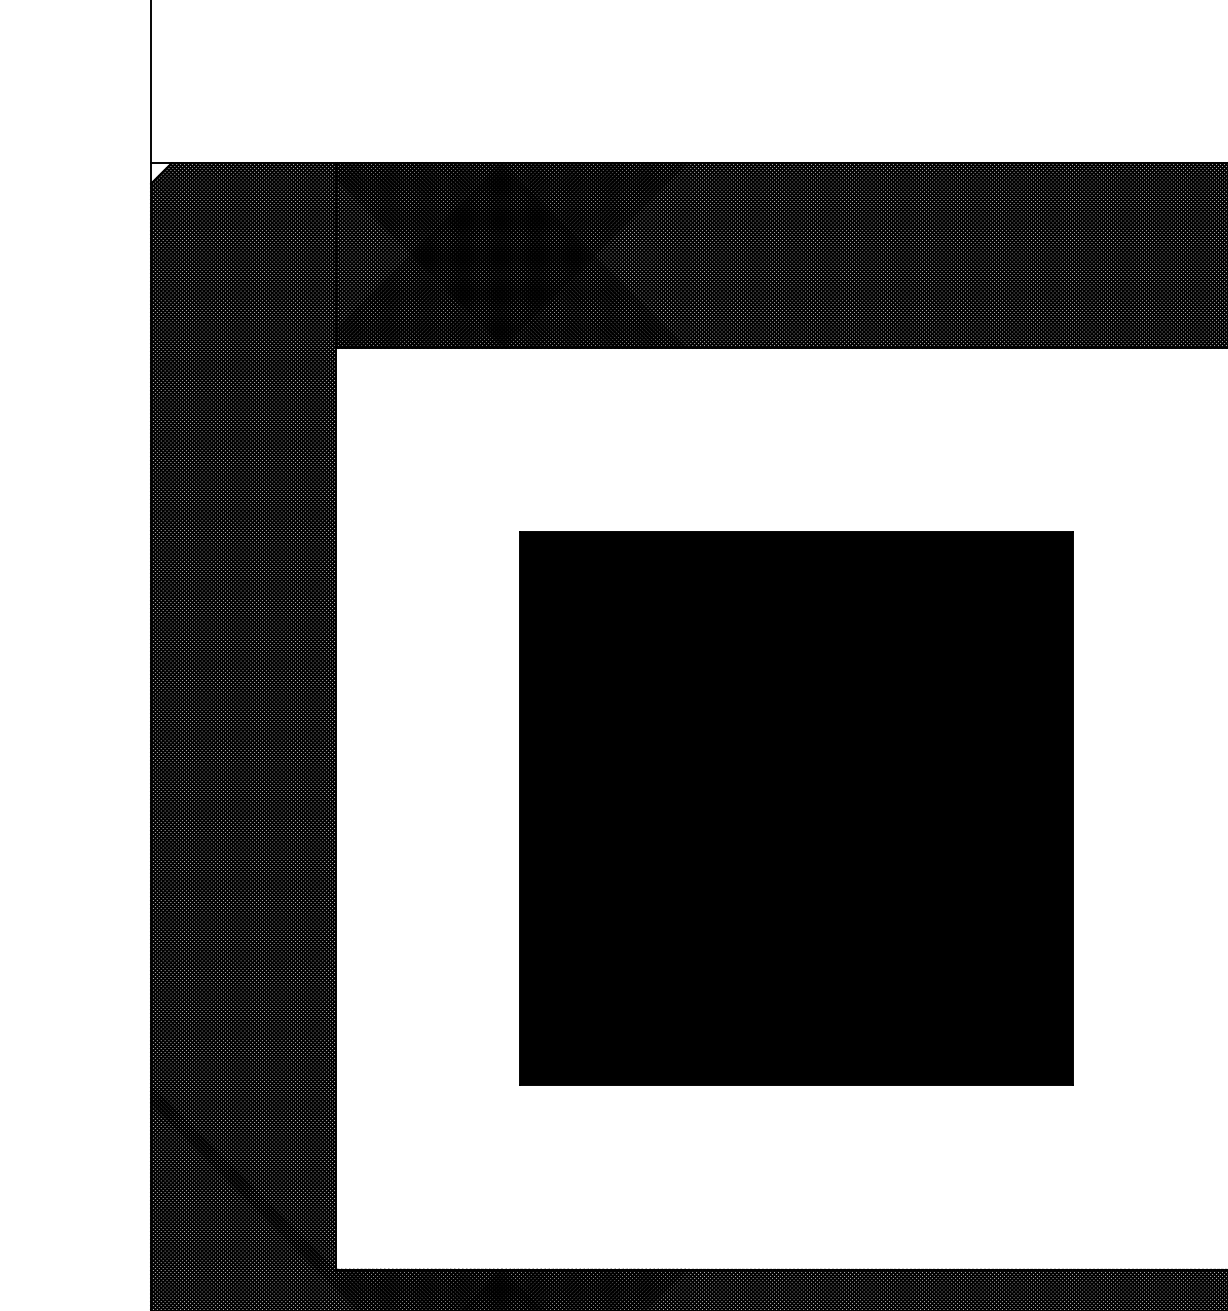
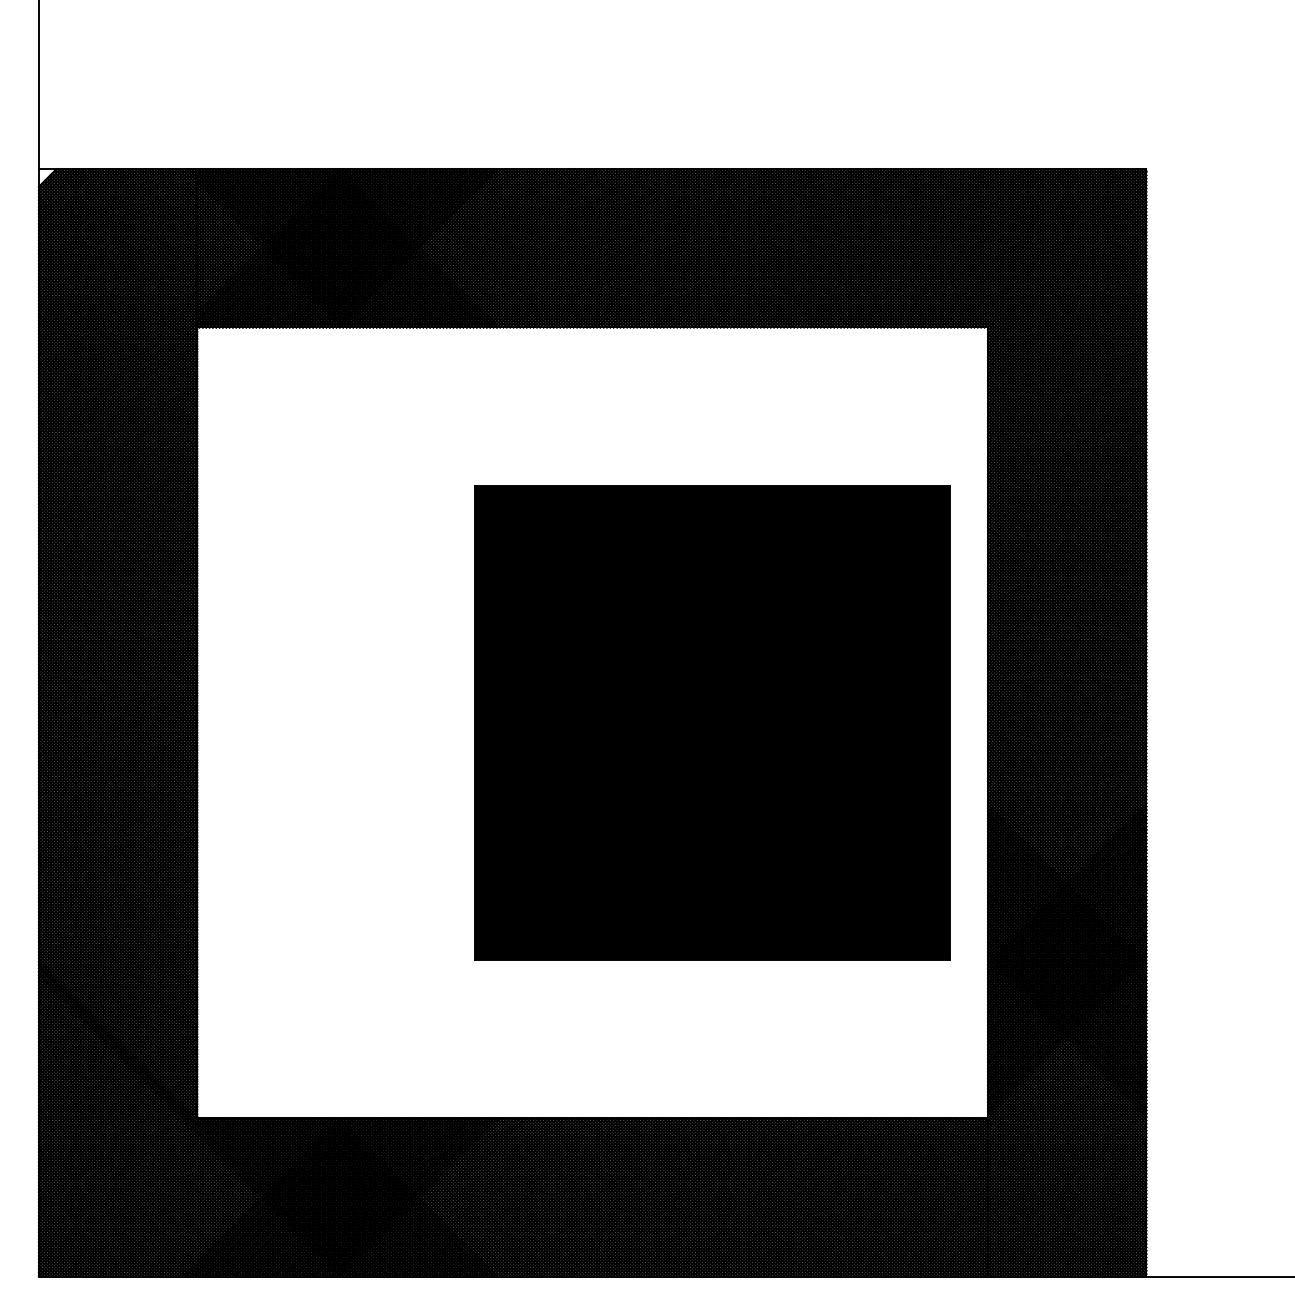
part: (796, 808) -> (712, 722), moved

